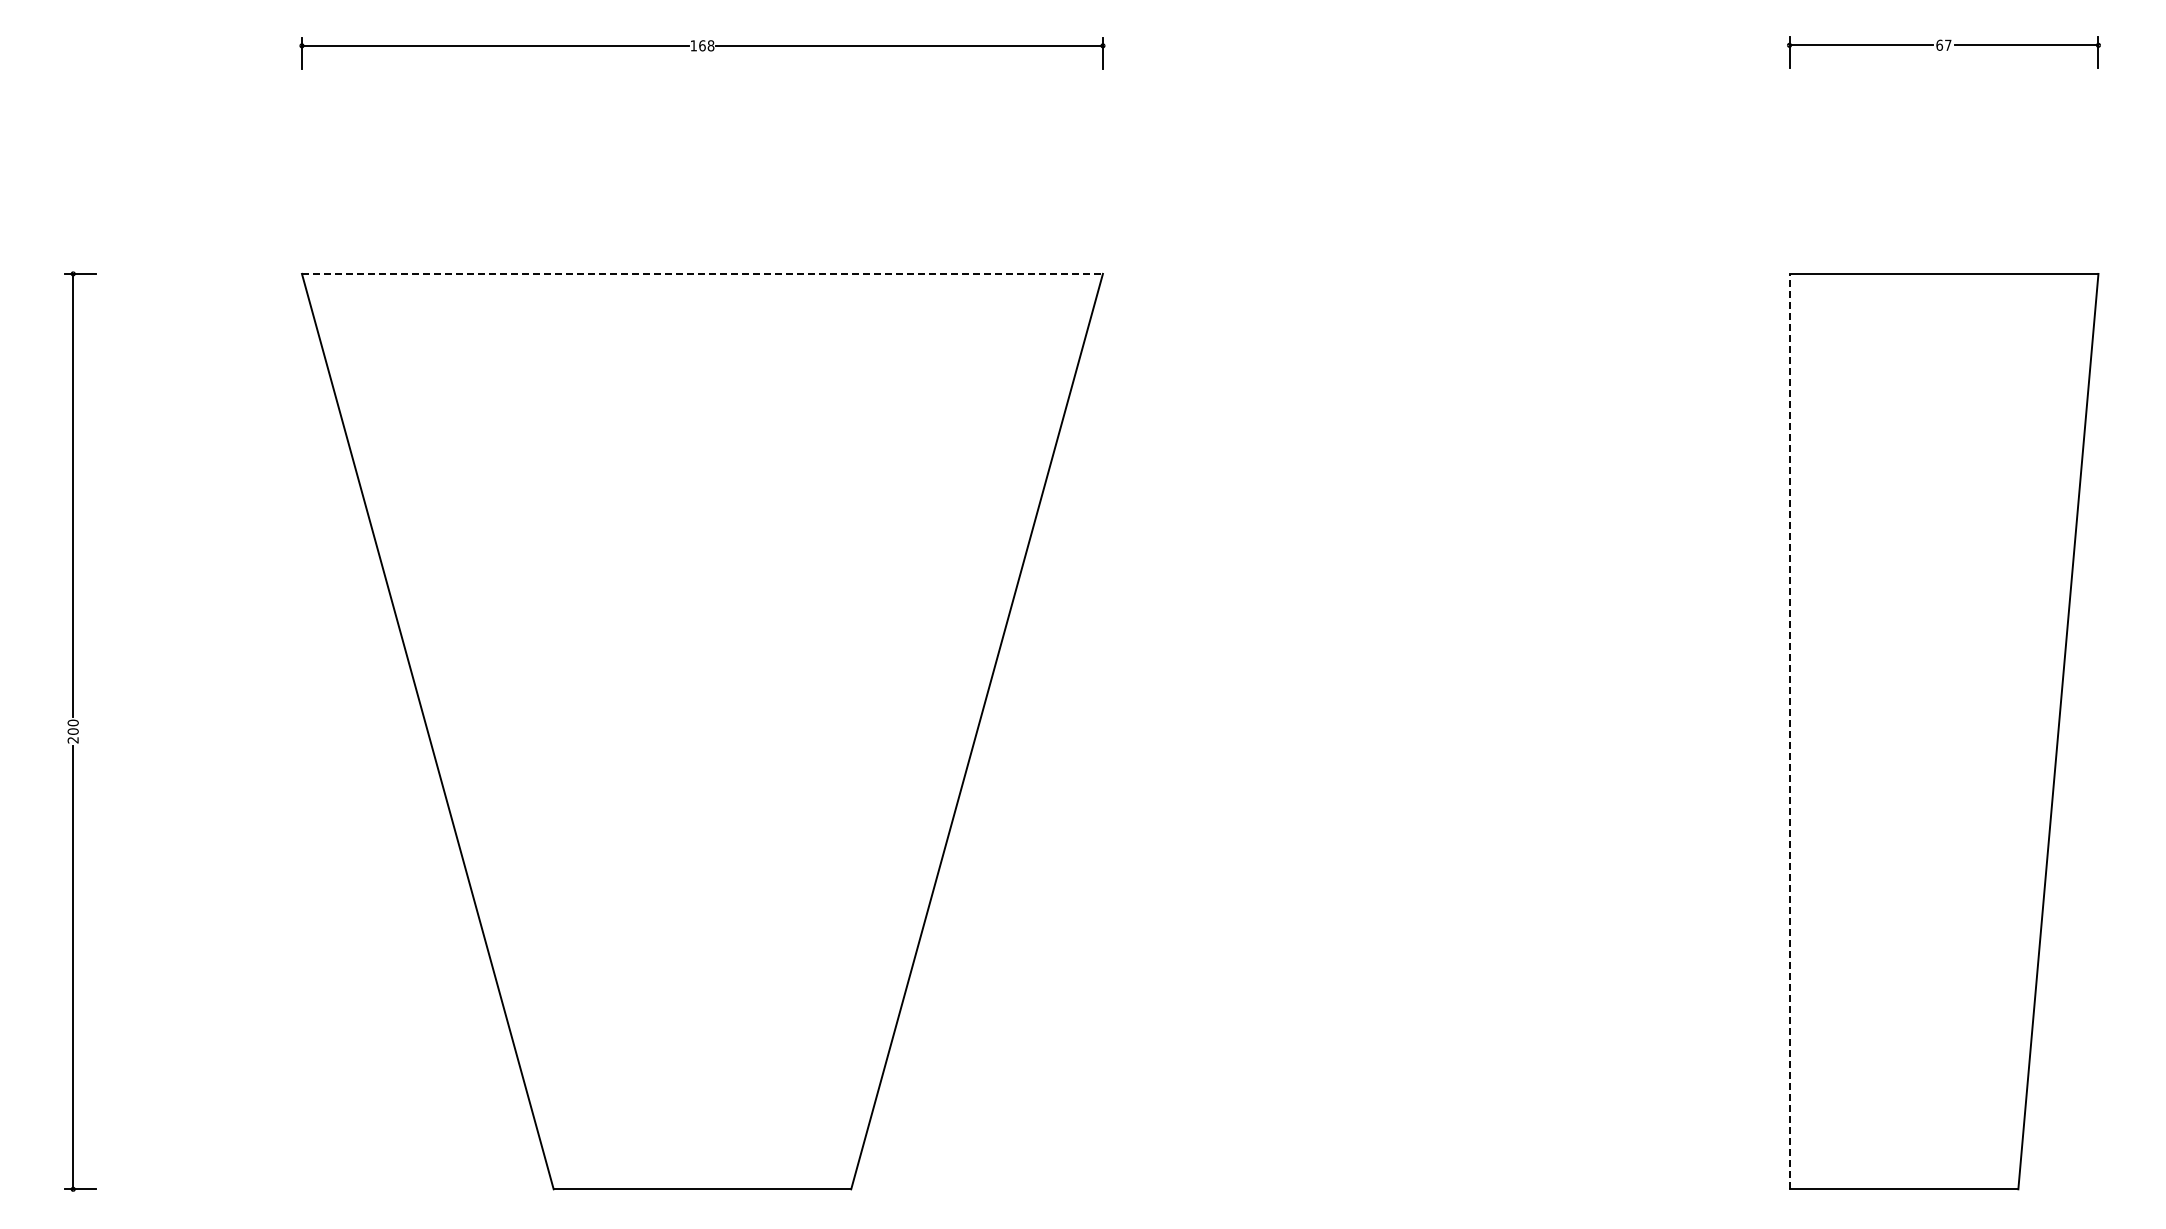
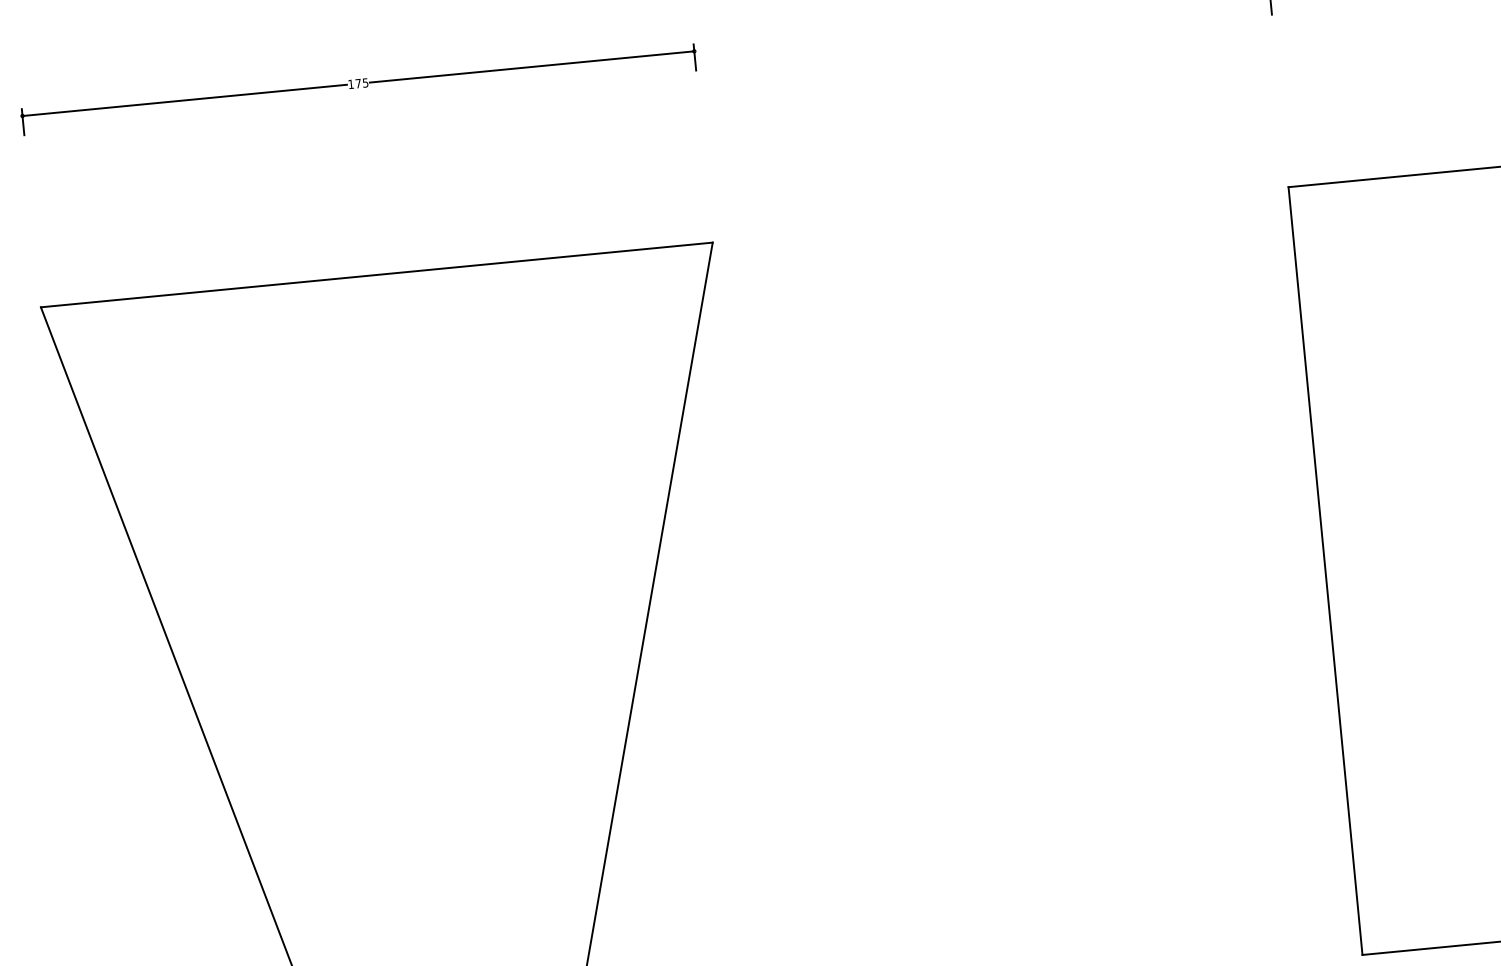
text: (706, 45) -> (361, 83), 168 -> 175
line: (702, 273) -> (376, 274), dashed -> solid
line: (1789, 731) -> (1325, 570), dashed -> solid

